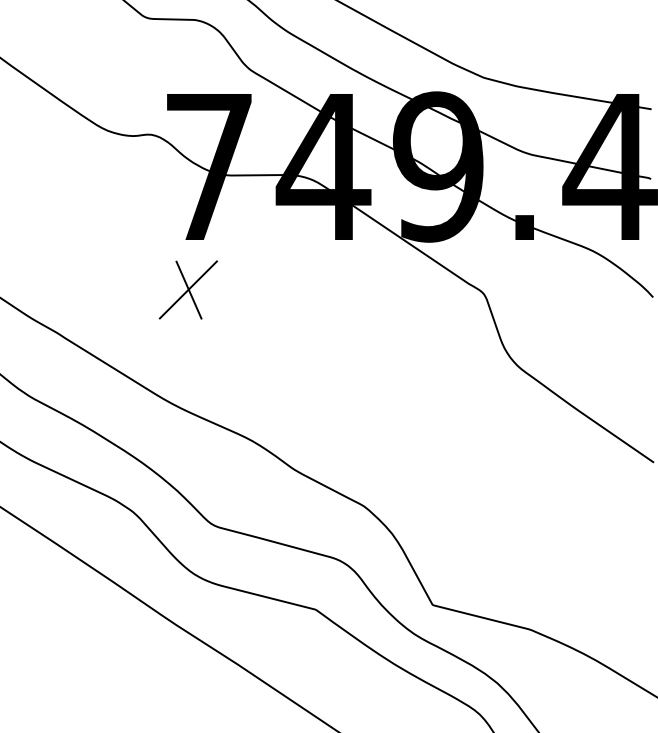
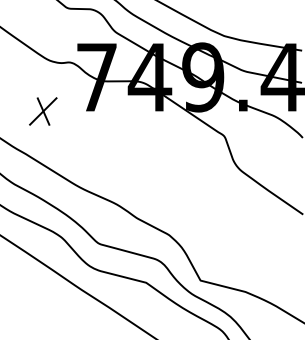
part: (188, 289) -> (43, 111), moved

